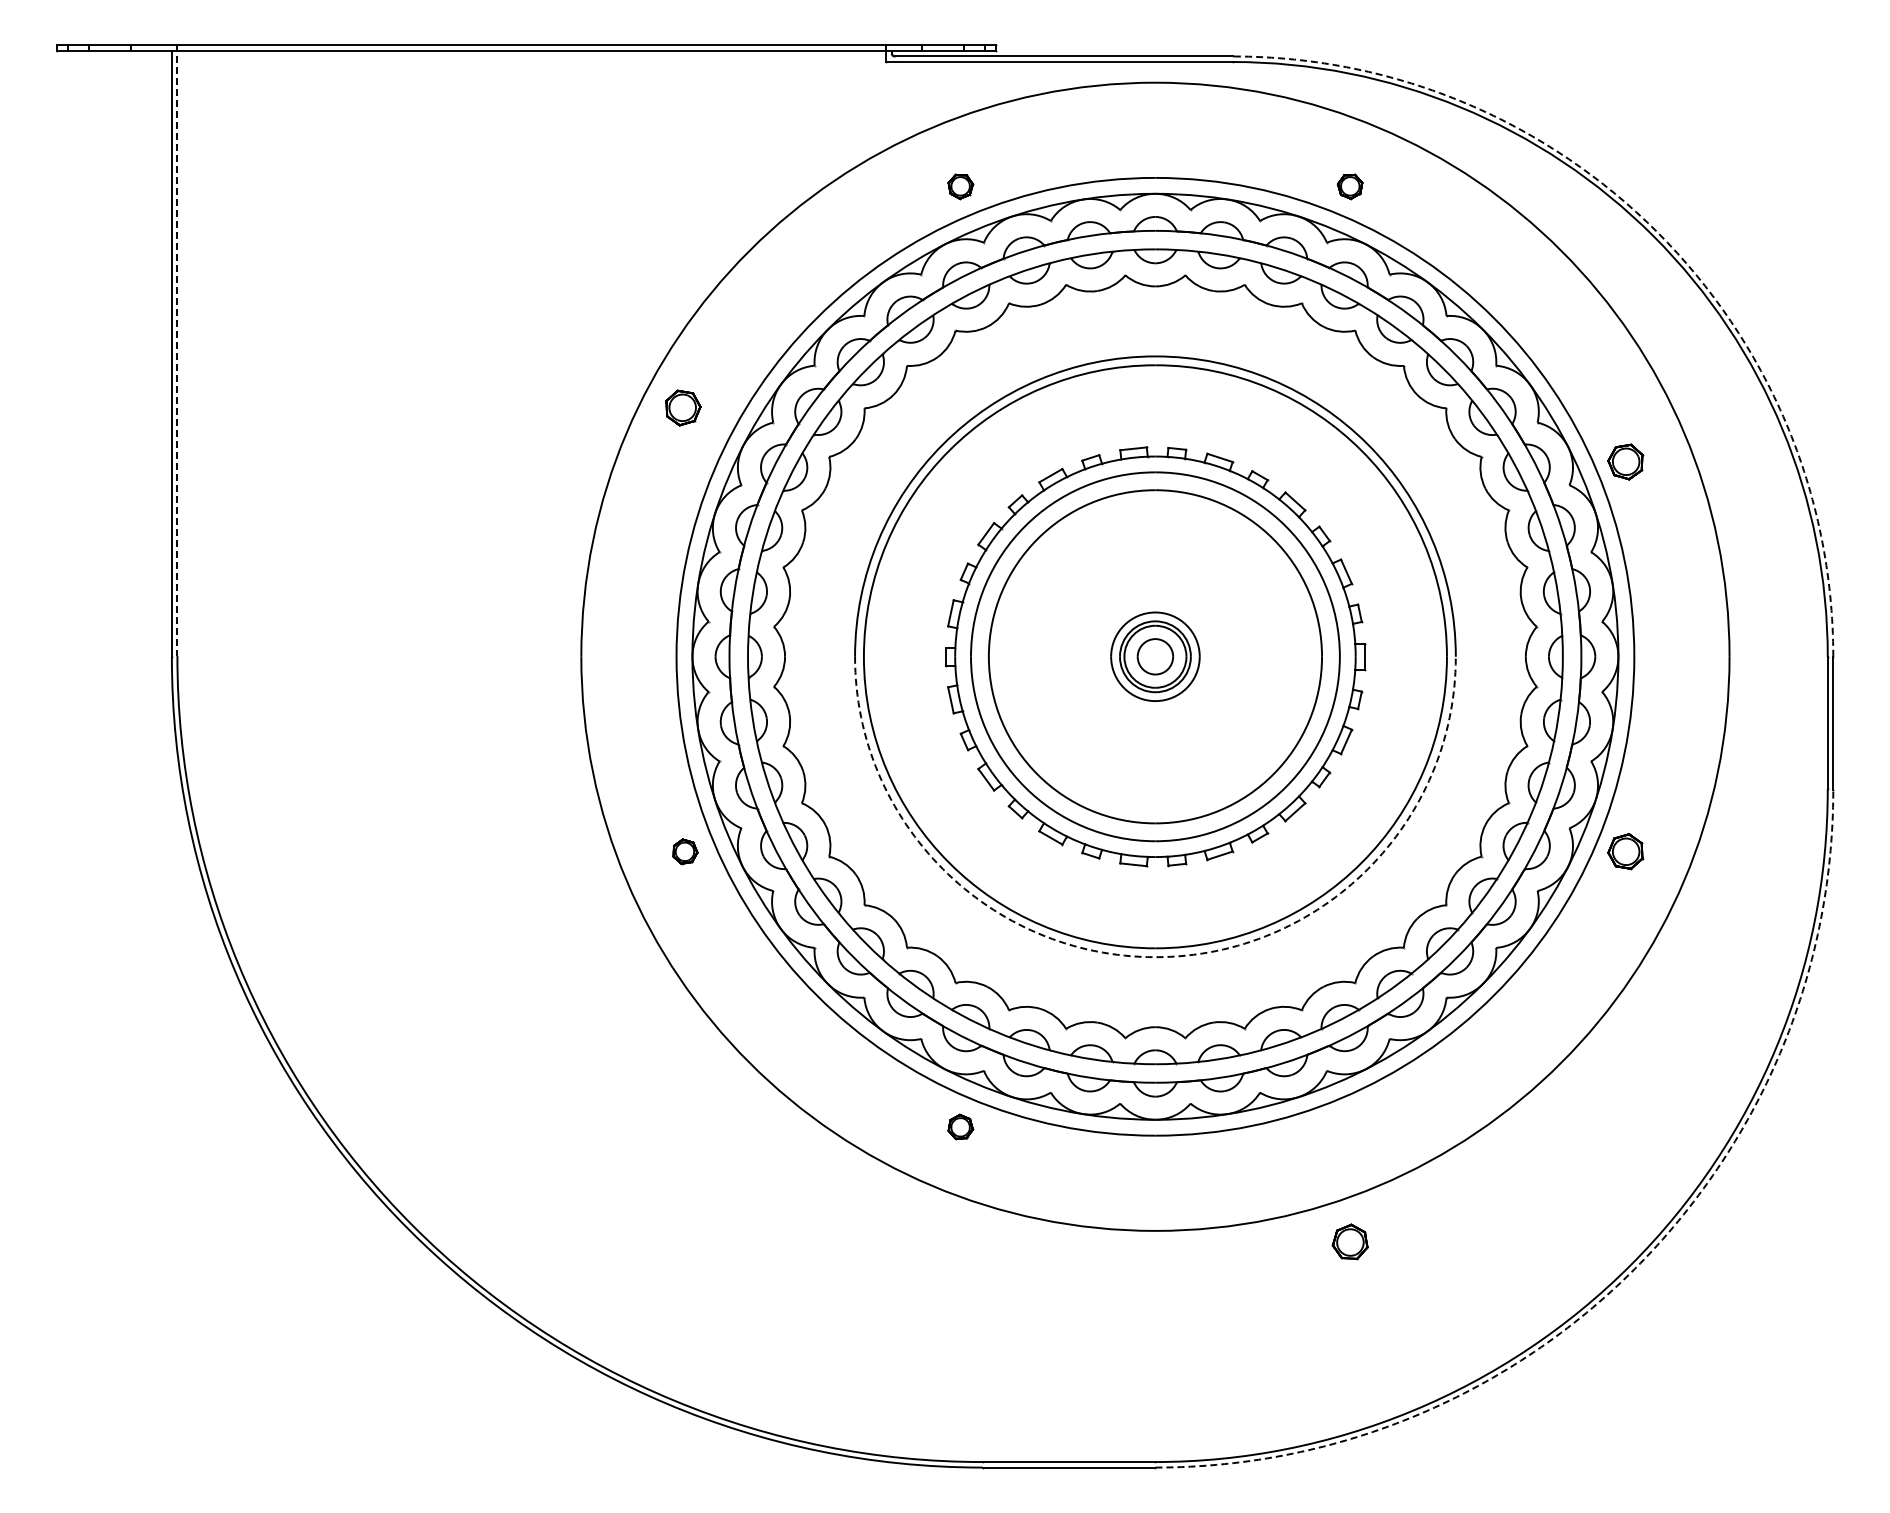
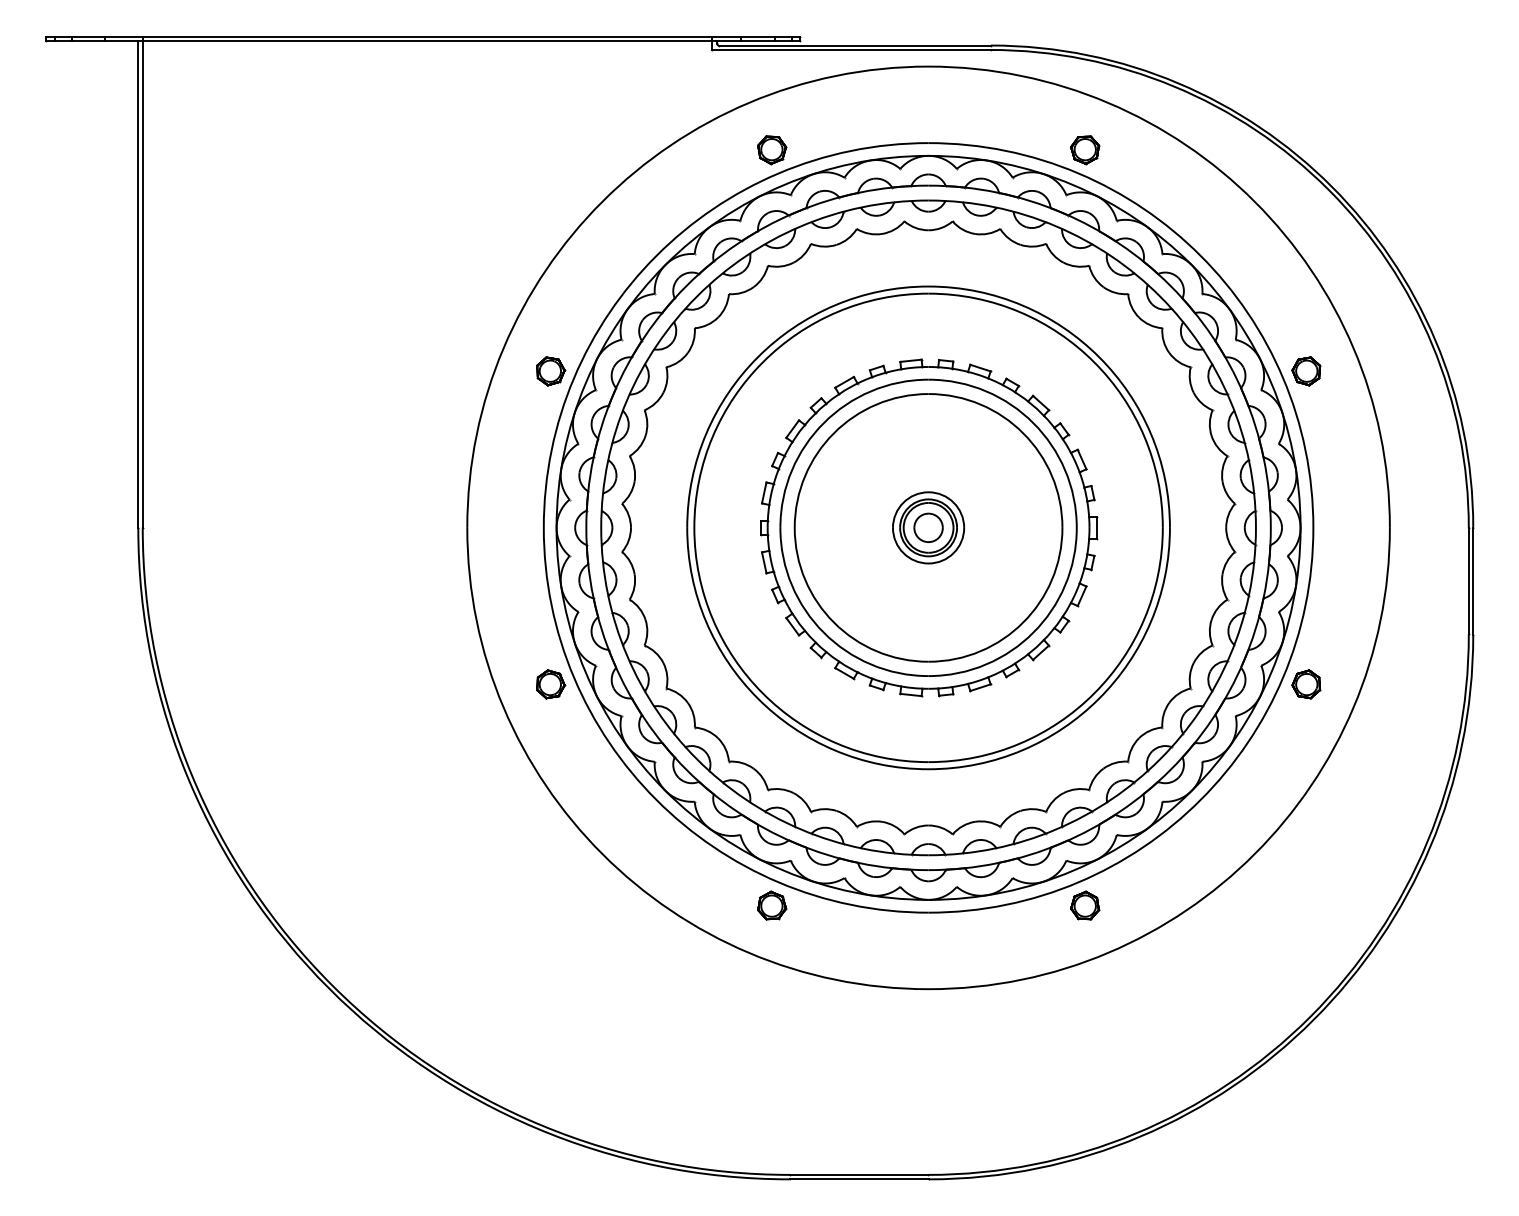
part: (960, 186) -> (771, 150), size x1.43
part: (1349, 186) -> (1084, 150), size x1.43
arc: (1657, 232) -> (1331, 186), dashed -> solid
line: (177, 351) -> (142, 282), dashed -> solid
part: (683, 407) -> (550, 370), moved
part: (685, 851) -> (550, 684), size x1.43
arc: (1155, 957) -> (928, 769), dashed -> solid
part: (960, 1126) -> (771, 905), size x1.43
part: (1349, 1241) -> (1084, 905), moved
arc: (1634, 1269) -> (1313, 1020), dashed -> solid

